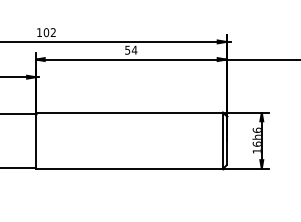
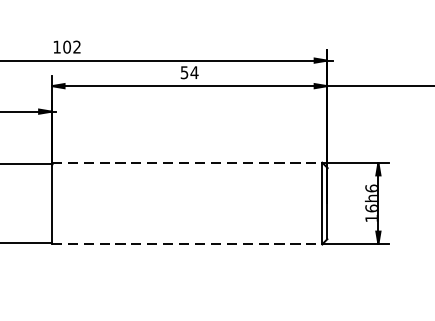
line: (129, 112) -> (187, 162), solid -> dashed
line: (129, 168) -> (187, 243), solid -> dashed

